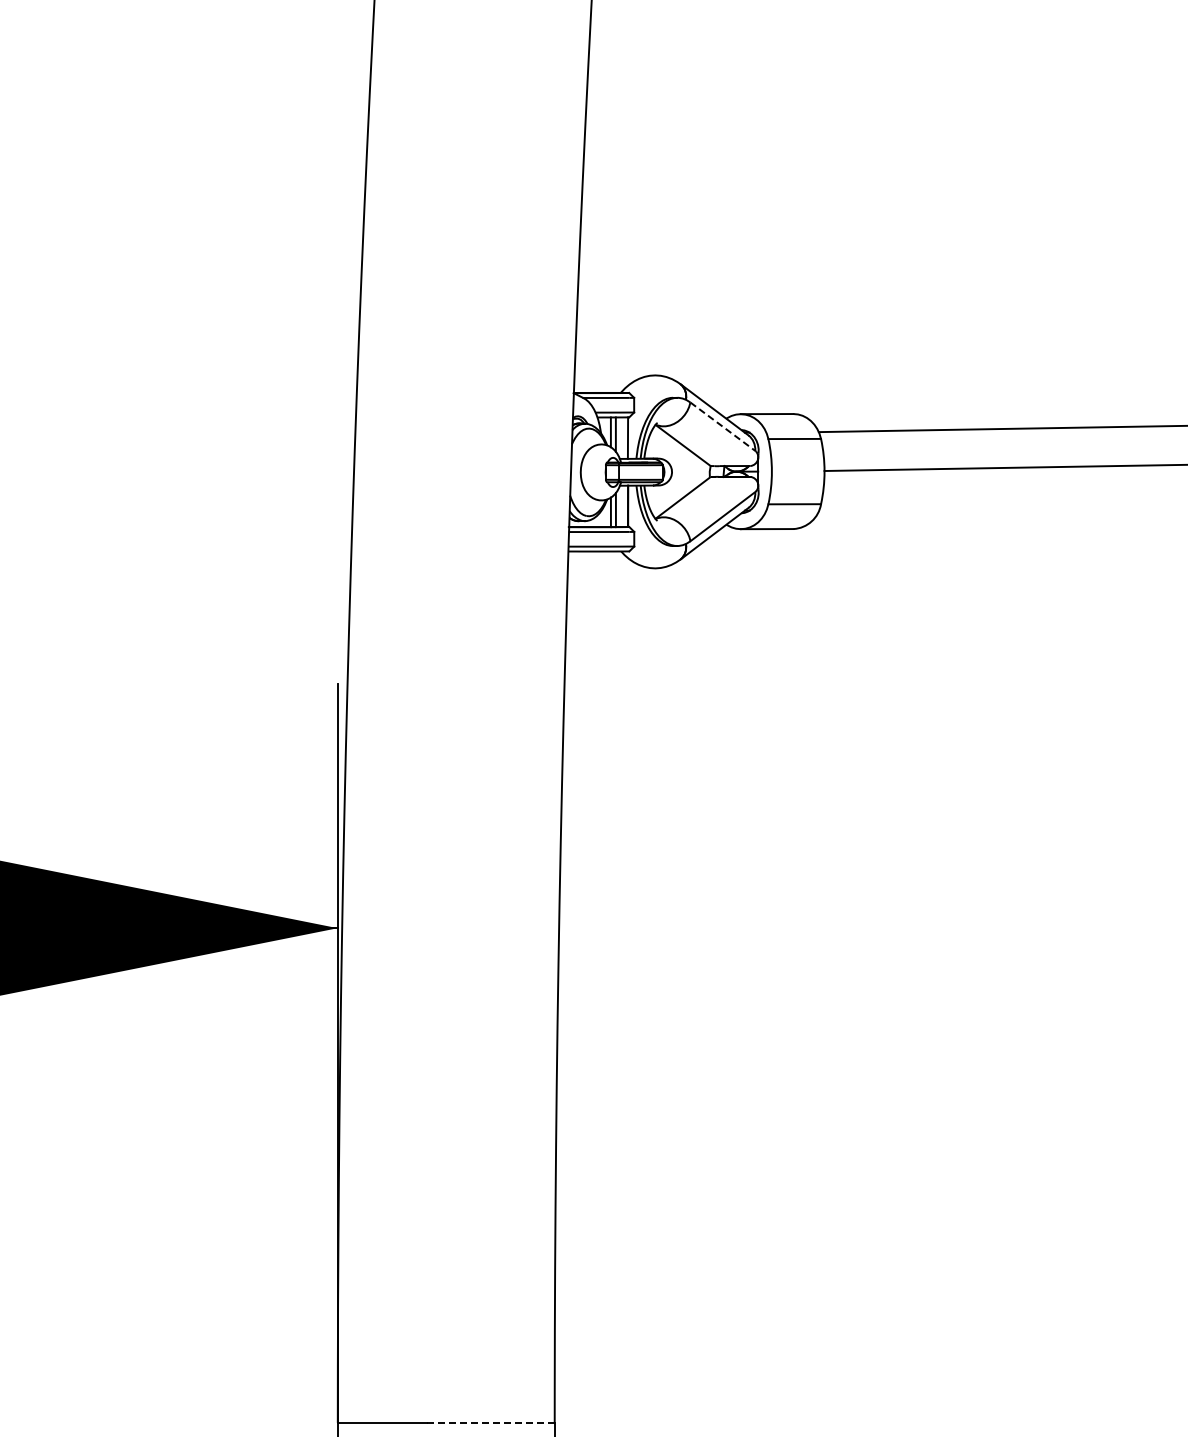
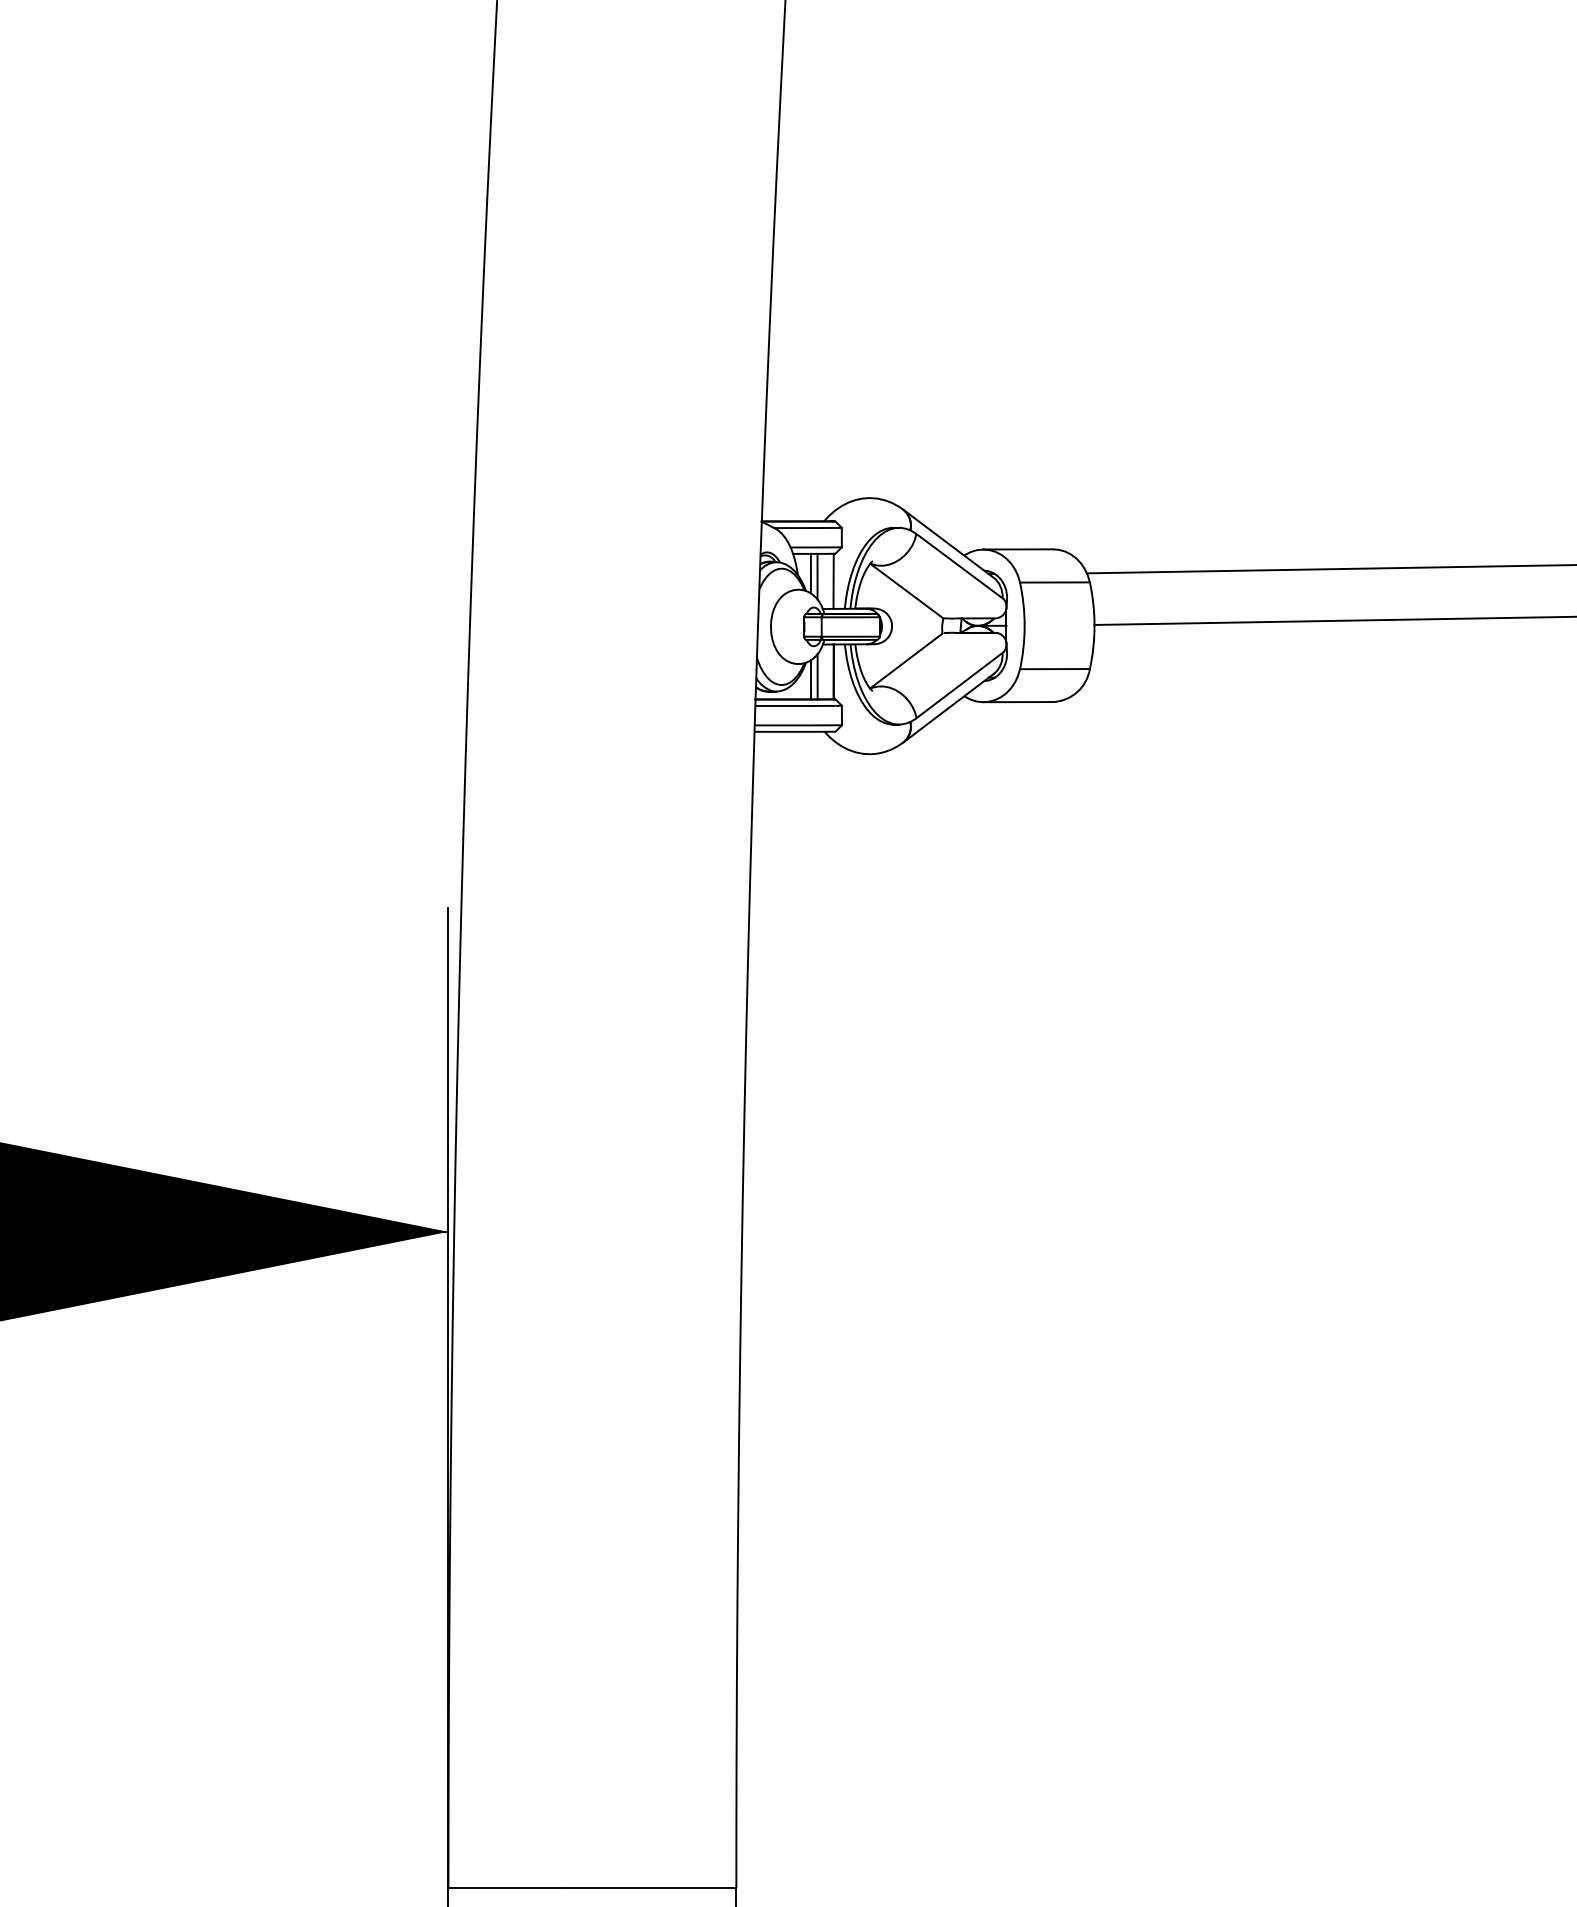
line: (723, 426) -> (960, 565), dashed -> solid
line: (491, 1422) -> (652, 1887), dashed -> solid

